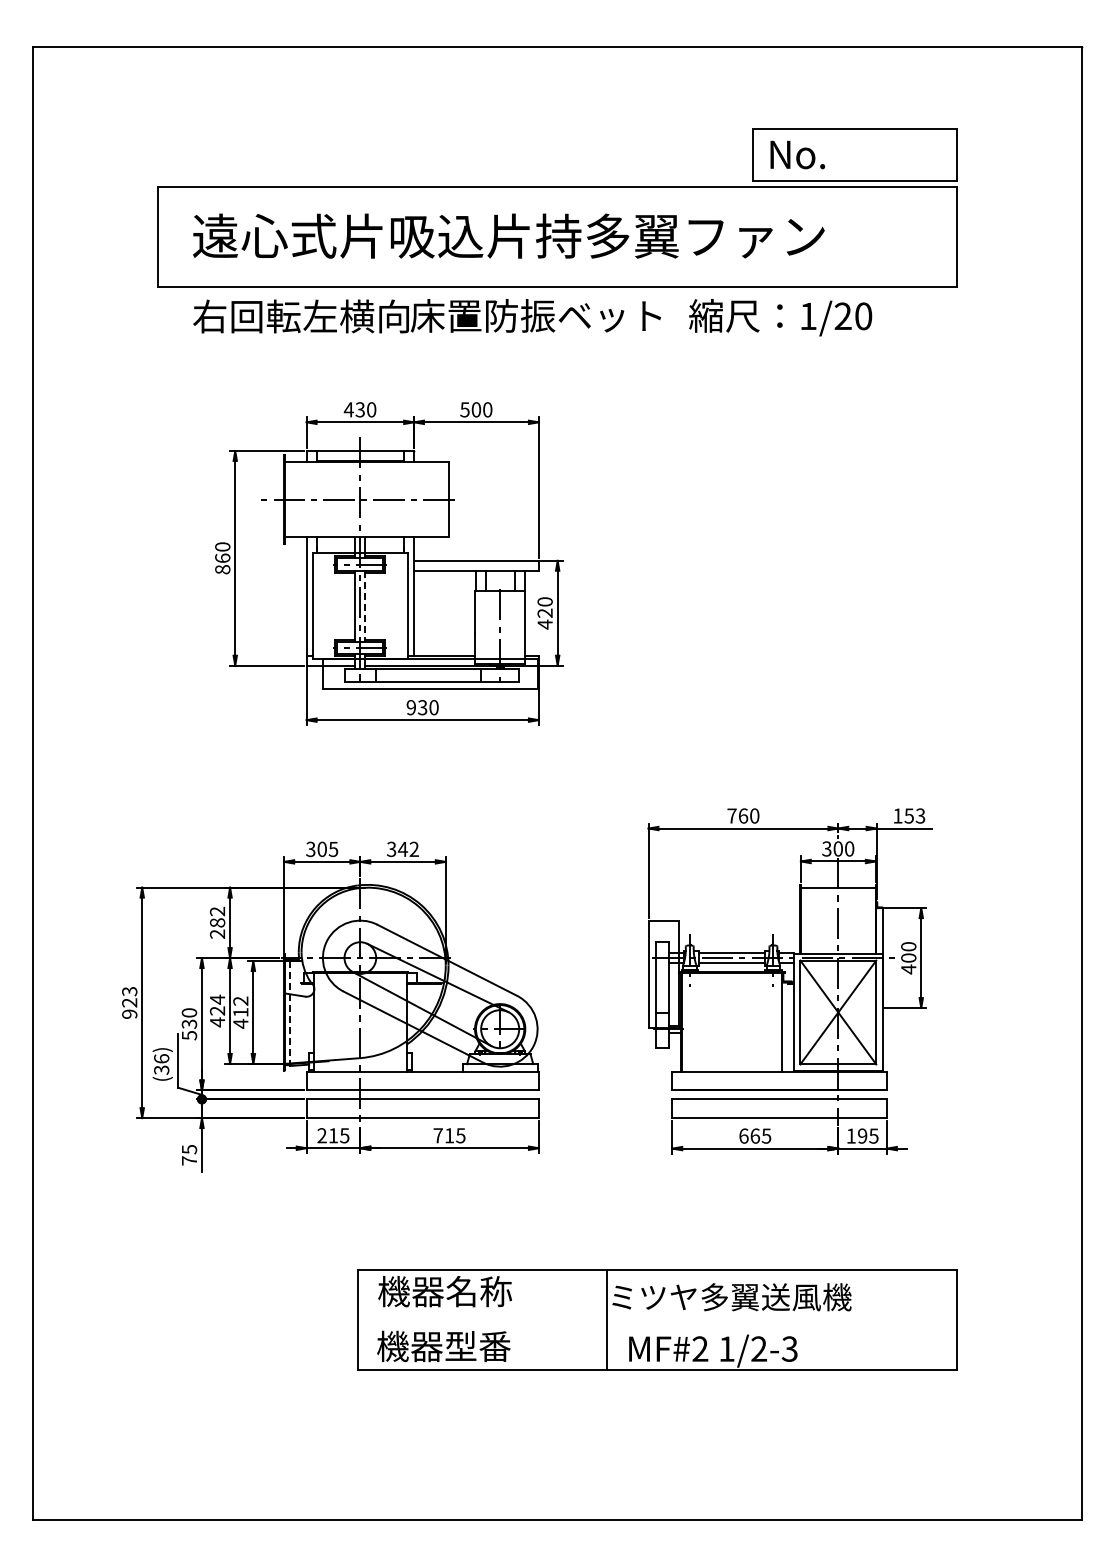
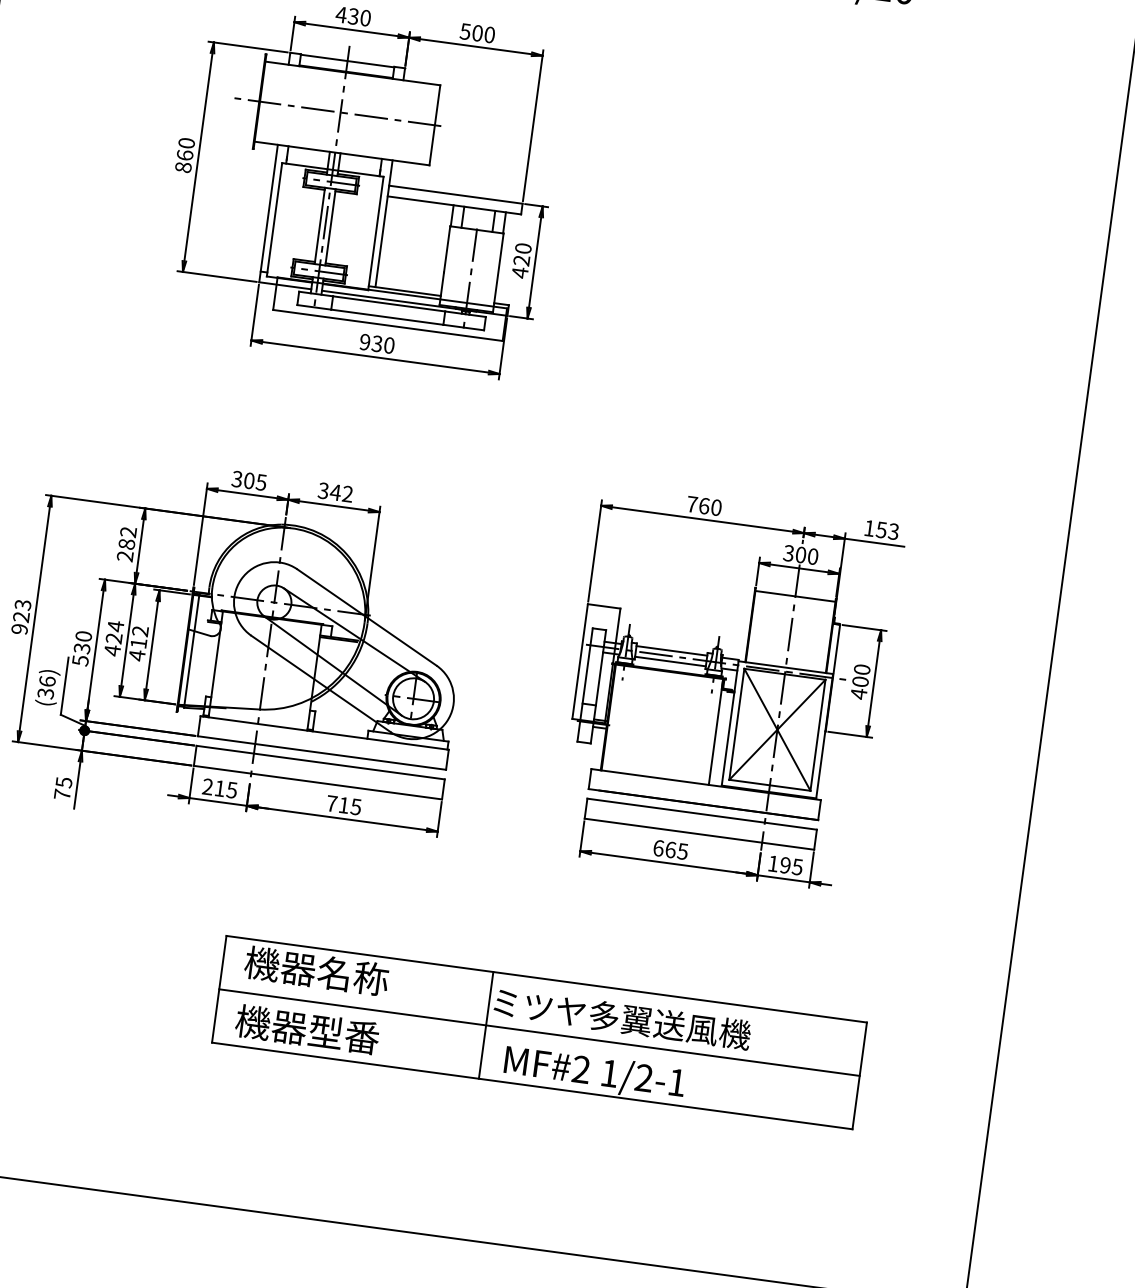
line: (365, 606) -> (330, 227), dashed -> solid
line: (290, 1013) -> (191, 651), dashed -> solid
line: (656, 1320) -> (538, 1032), added
text: (789, 1348) -> (676, 1081), 1/2-3 -> 1/2-1

